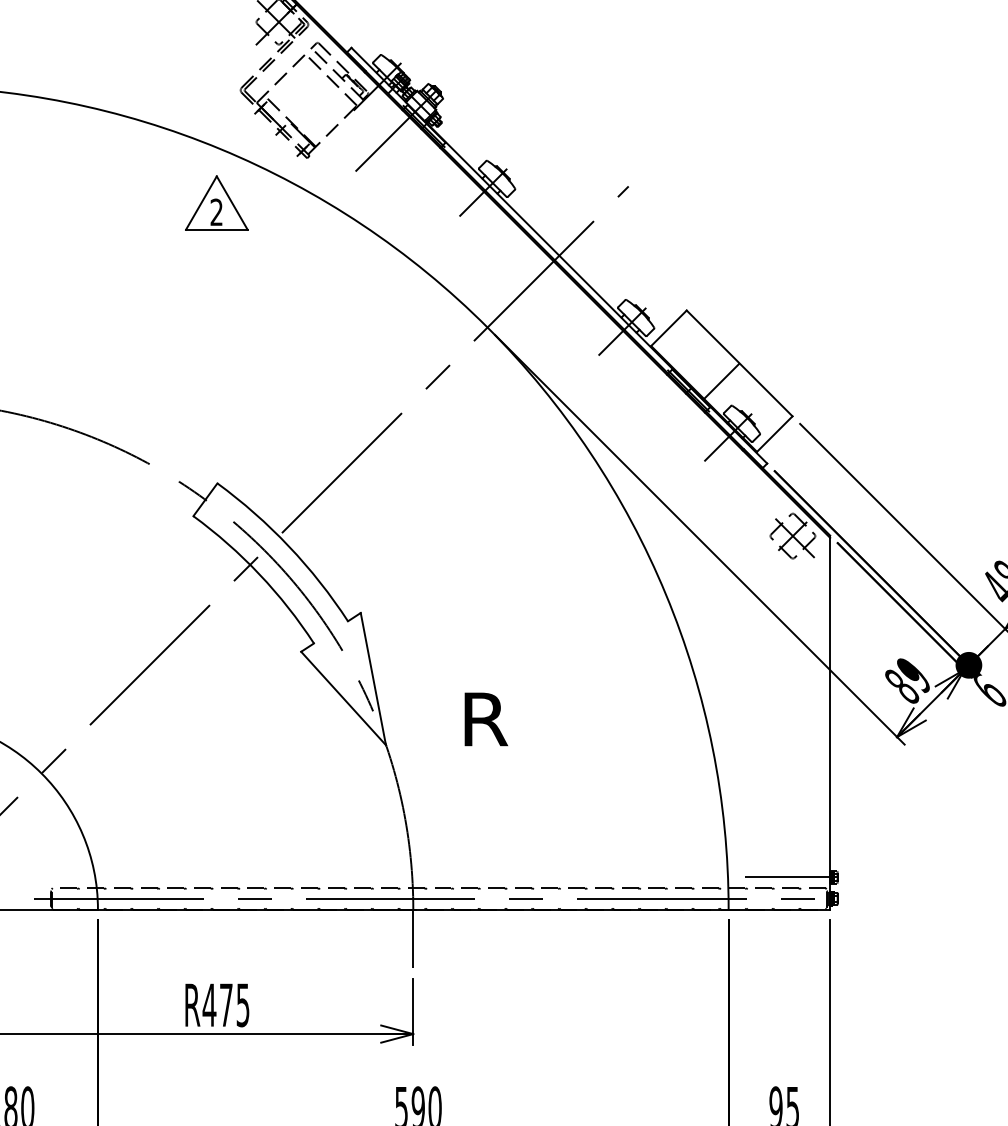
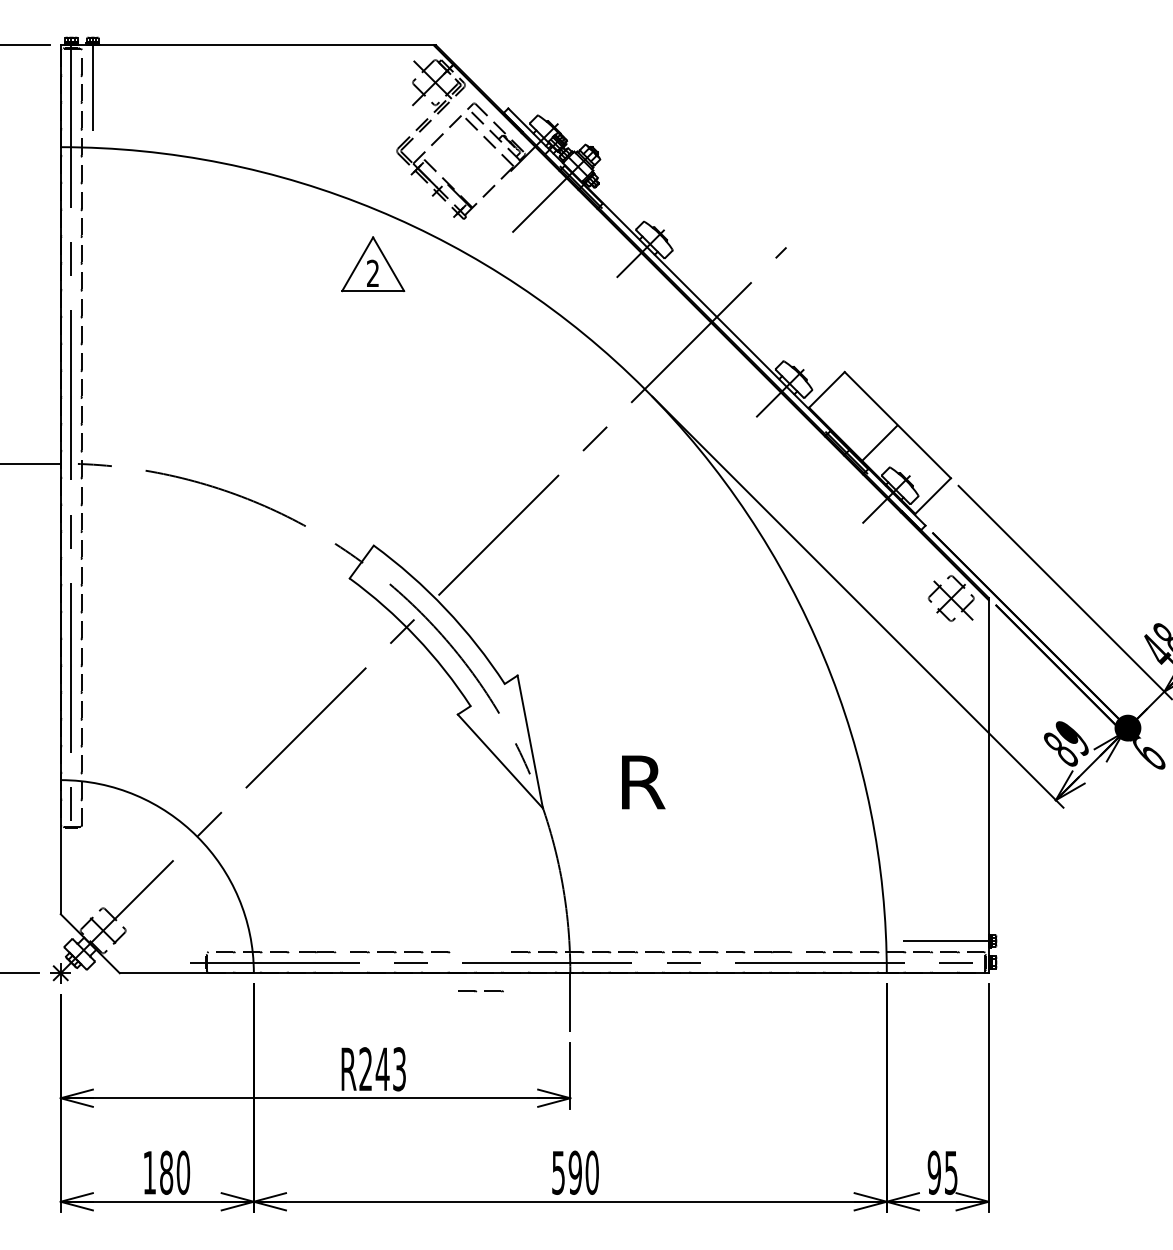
part: (163, 888) -> (319, 952), size x0.7
part: (323, 888) -> (480, 991), moved
part: (617, 888) -> (775, 952), size x0.7
text: (225, 1004) -> (381, 1068), R475 -> R243

